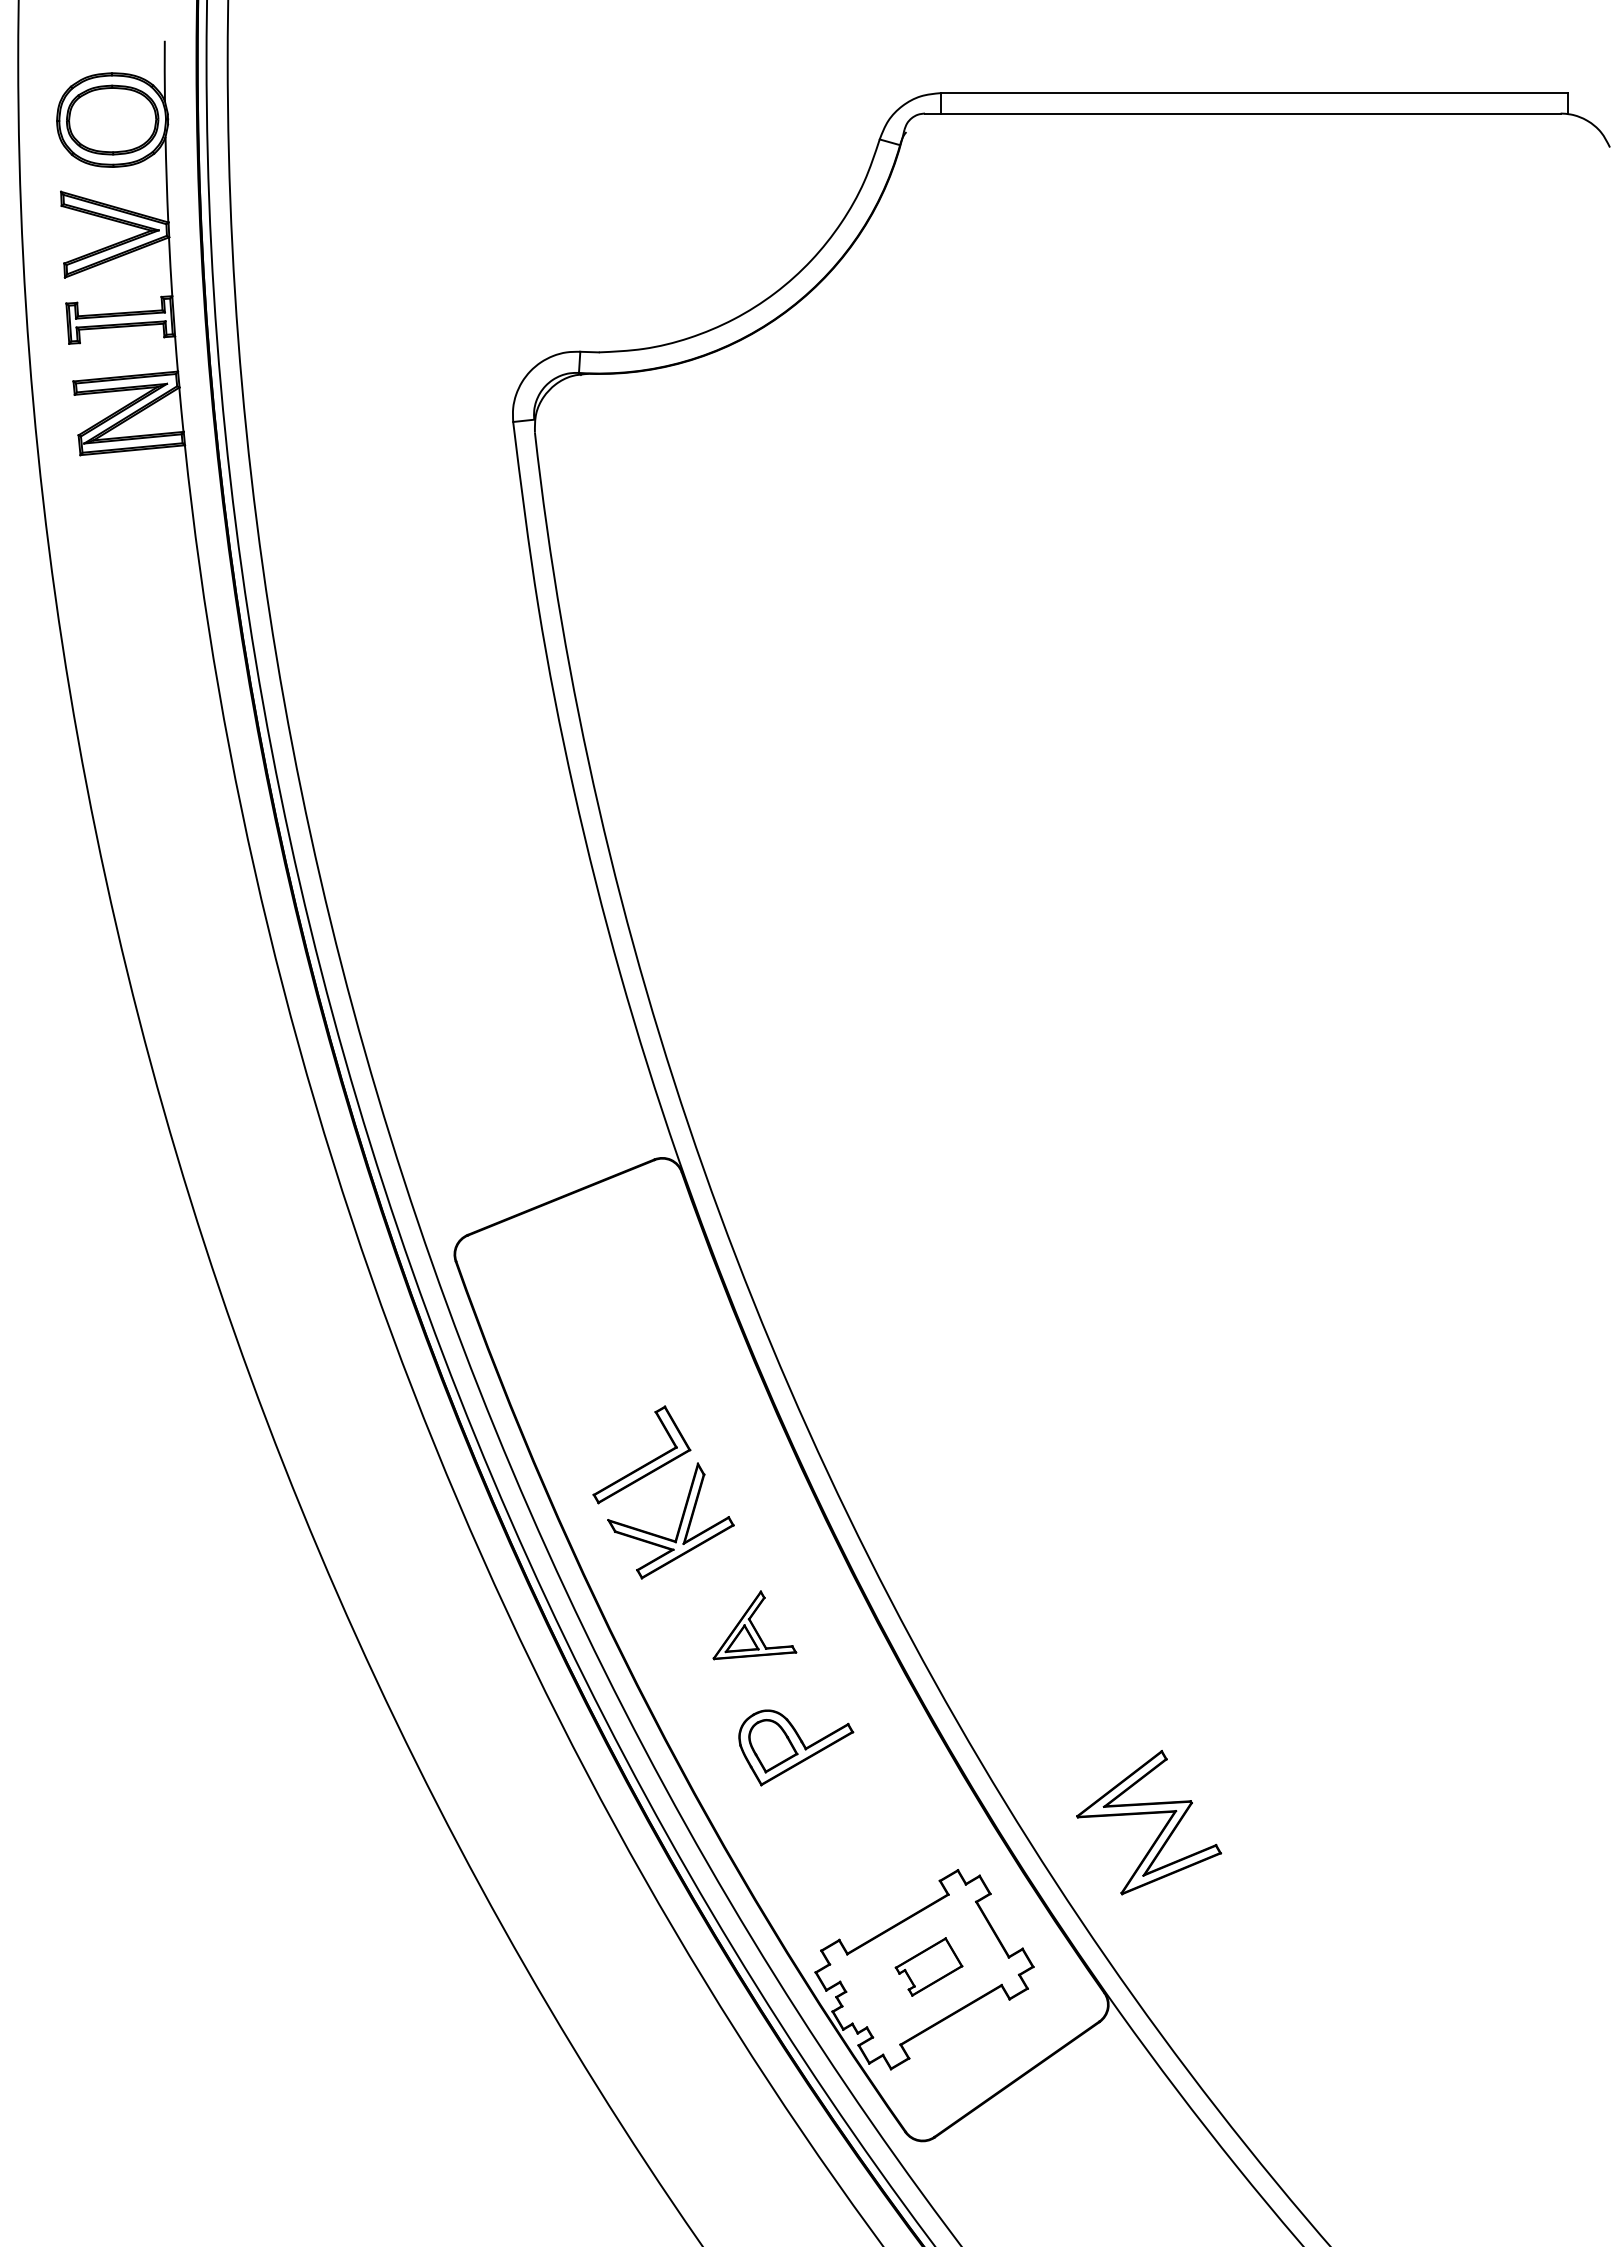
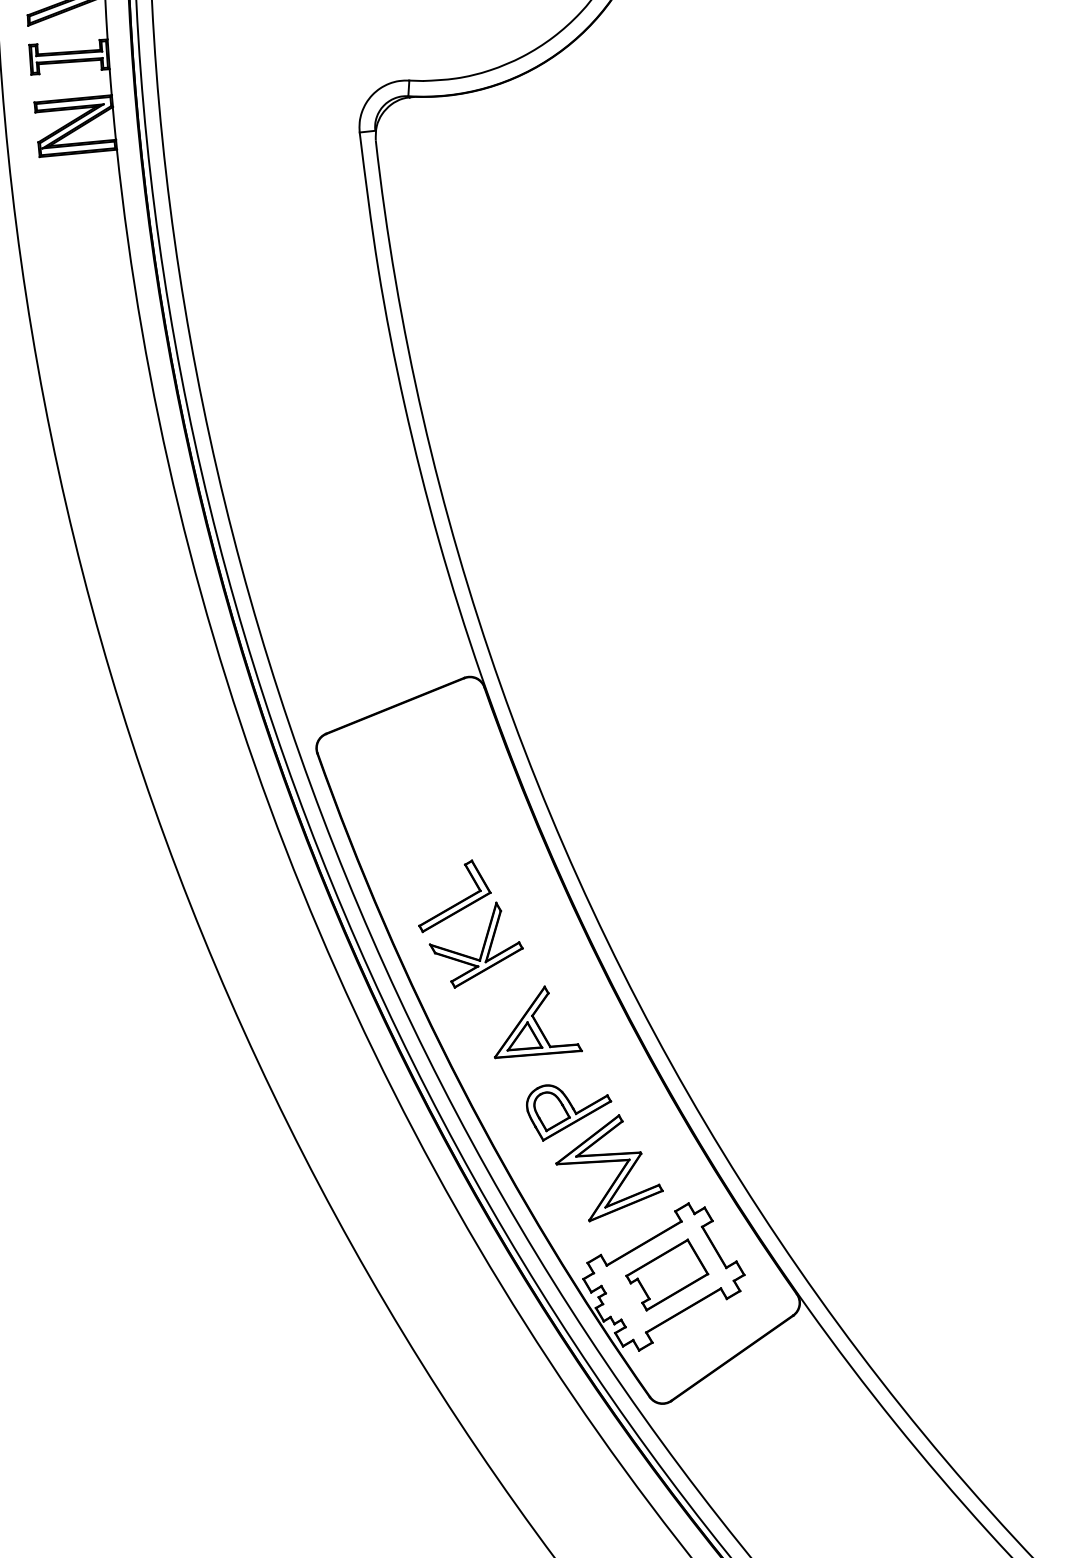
part: (754, 1625) -> (538, 1022), size x1.43
part: (1149, 1814) -> (609, 1162), moved
part: (928, 1966) -> (666, 1274), size x1.67

